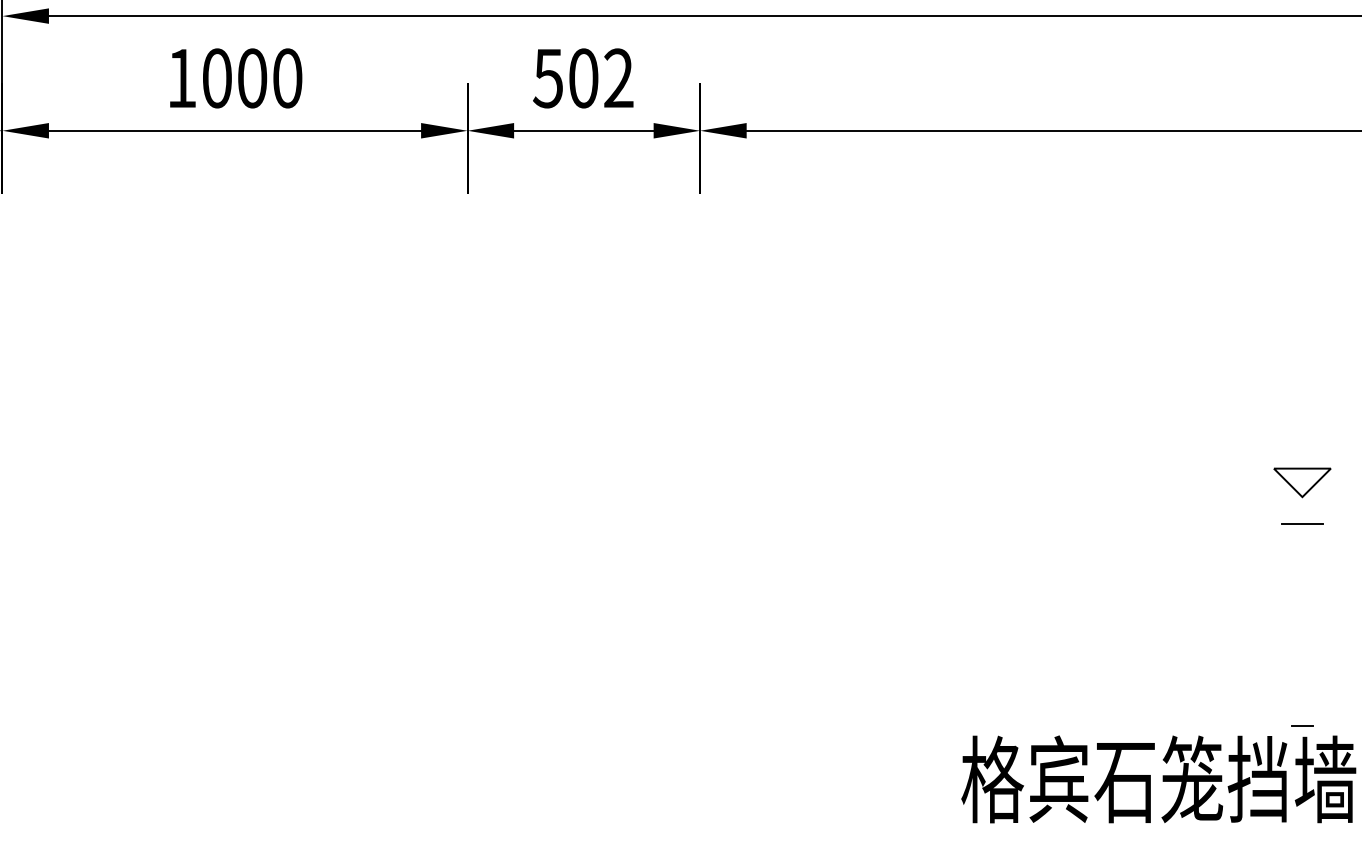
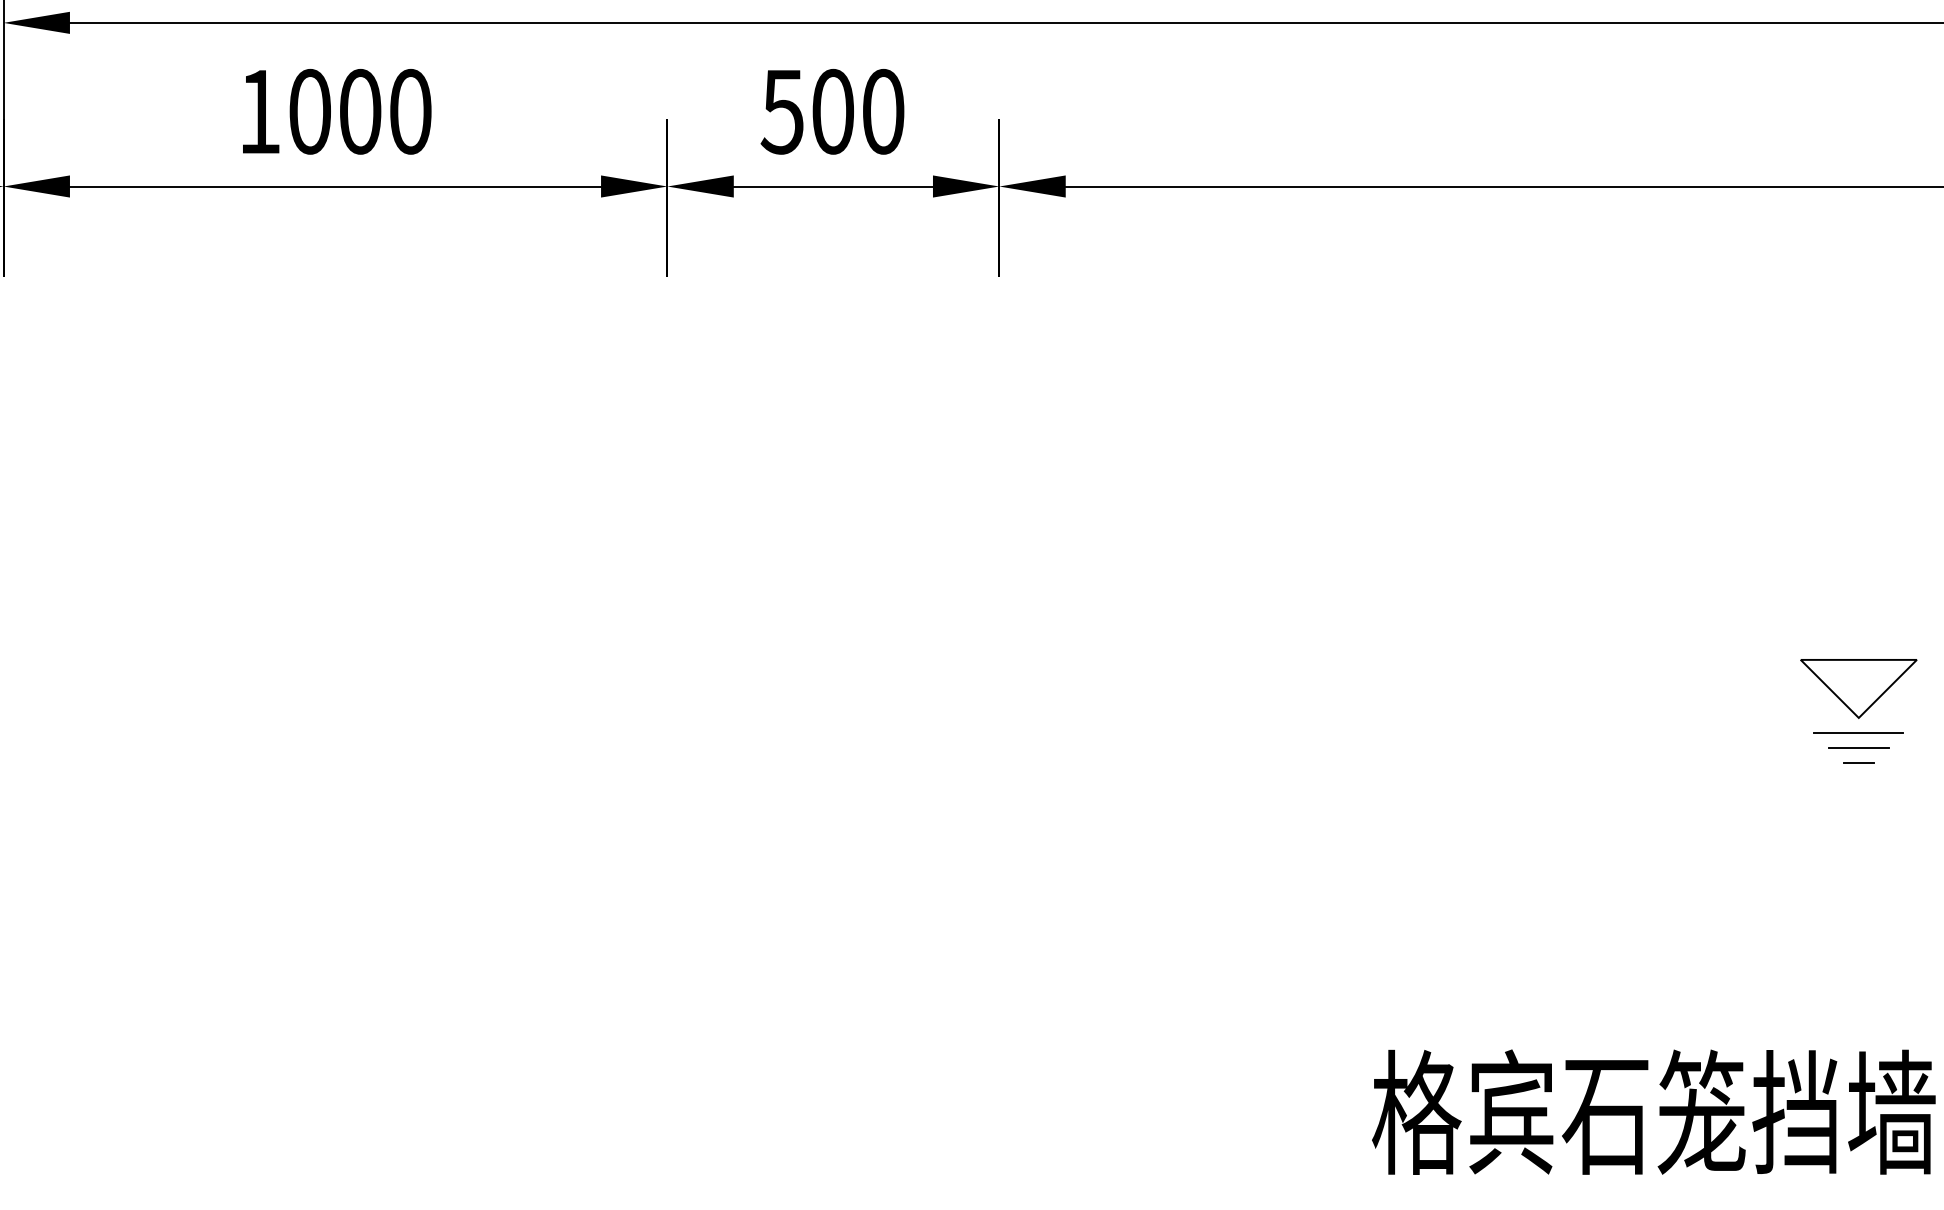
text: (618, 78) -> (882, 111), 502 -> 500
part: (1302, 482) -> (1859, 688), size x1.43
line: (1302, 513) -> (1859, 732), added
line: (1302, 725) -> (1859, 761), moved

